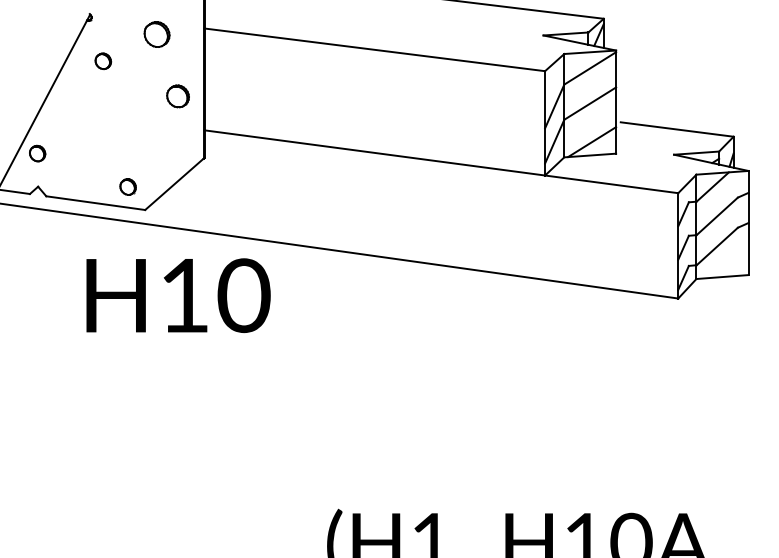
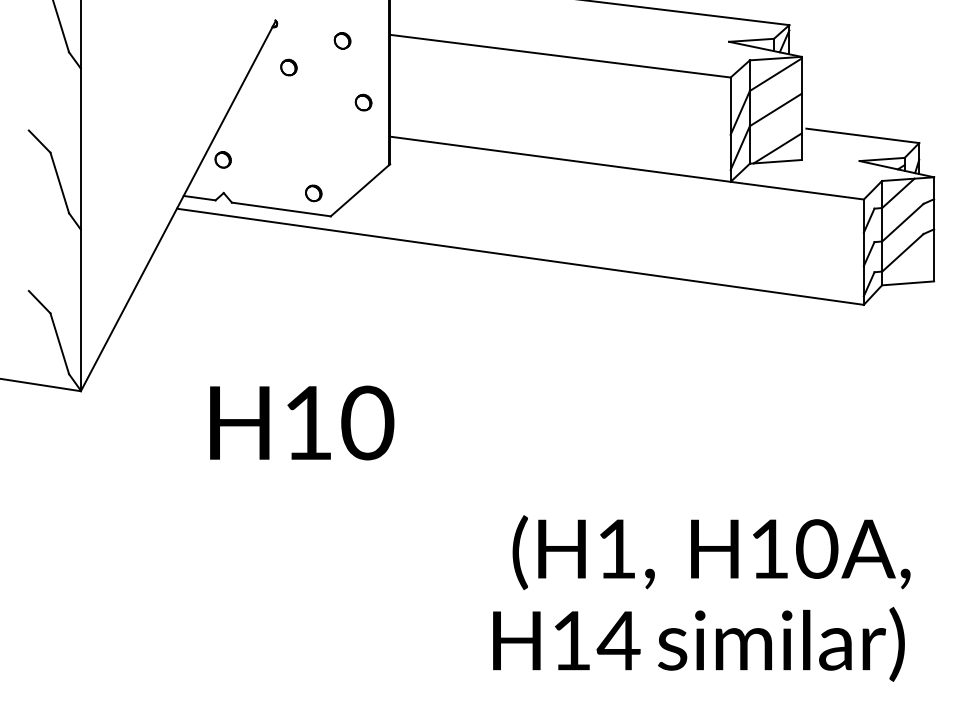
part: (156, 34) -> (342, 40), size x0.62
part: (177, 96) -> (363, 102), size x0.71
text: (178, 295) -> (302, 422), moved

